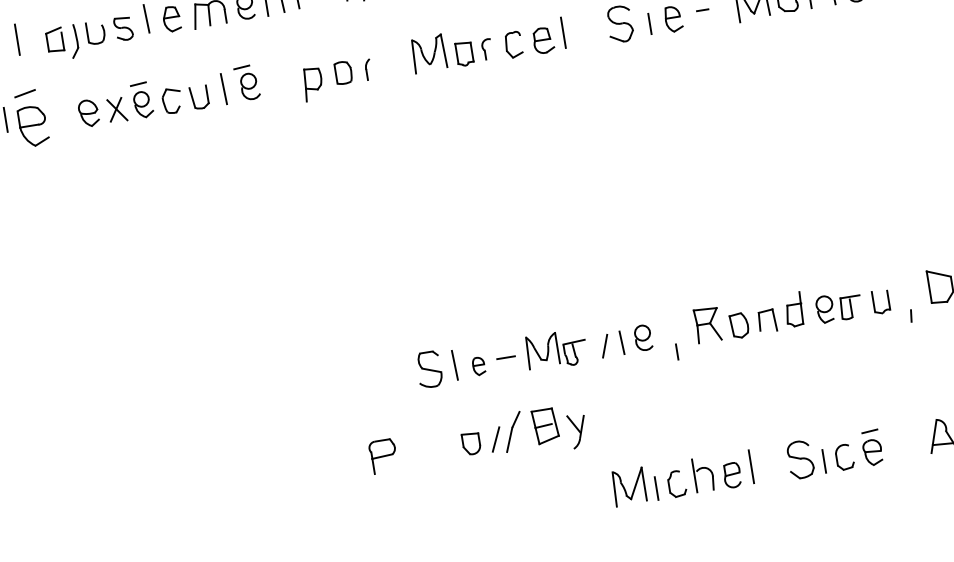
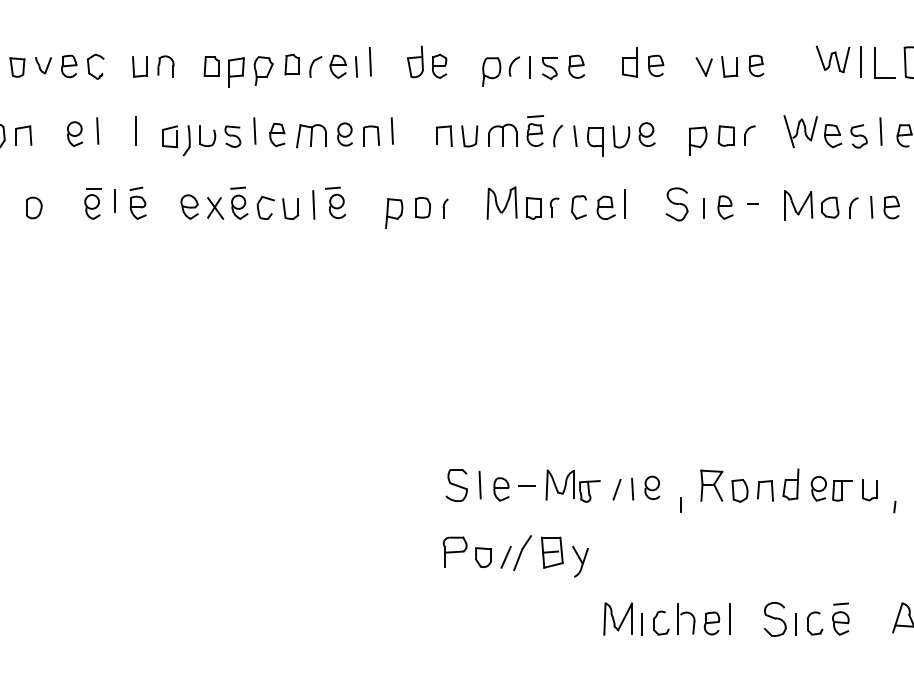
part: (31, 117) -> (137, 202), size x0.62
part: (479, 366) -> (501, 489), size x1.43
part: (382, 455) -> (454, 551), moved

